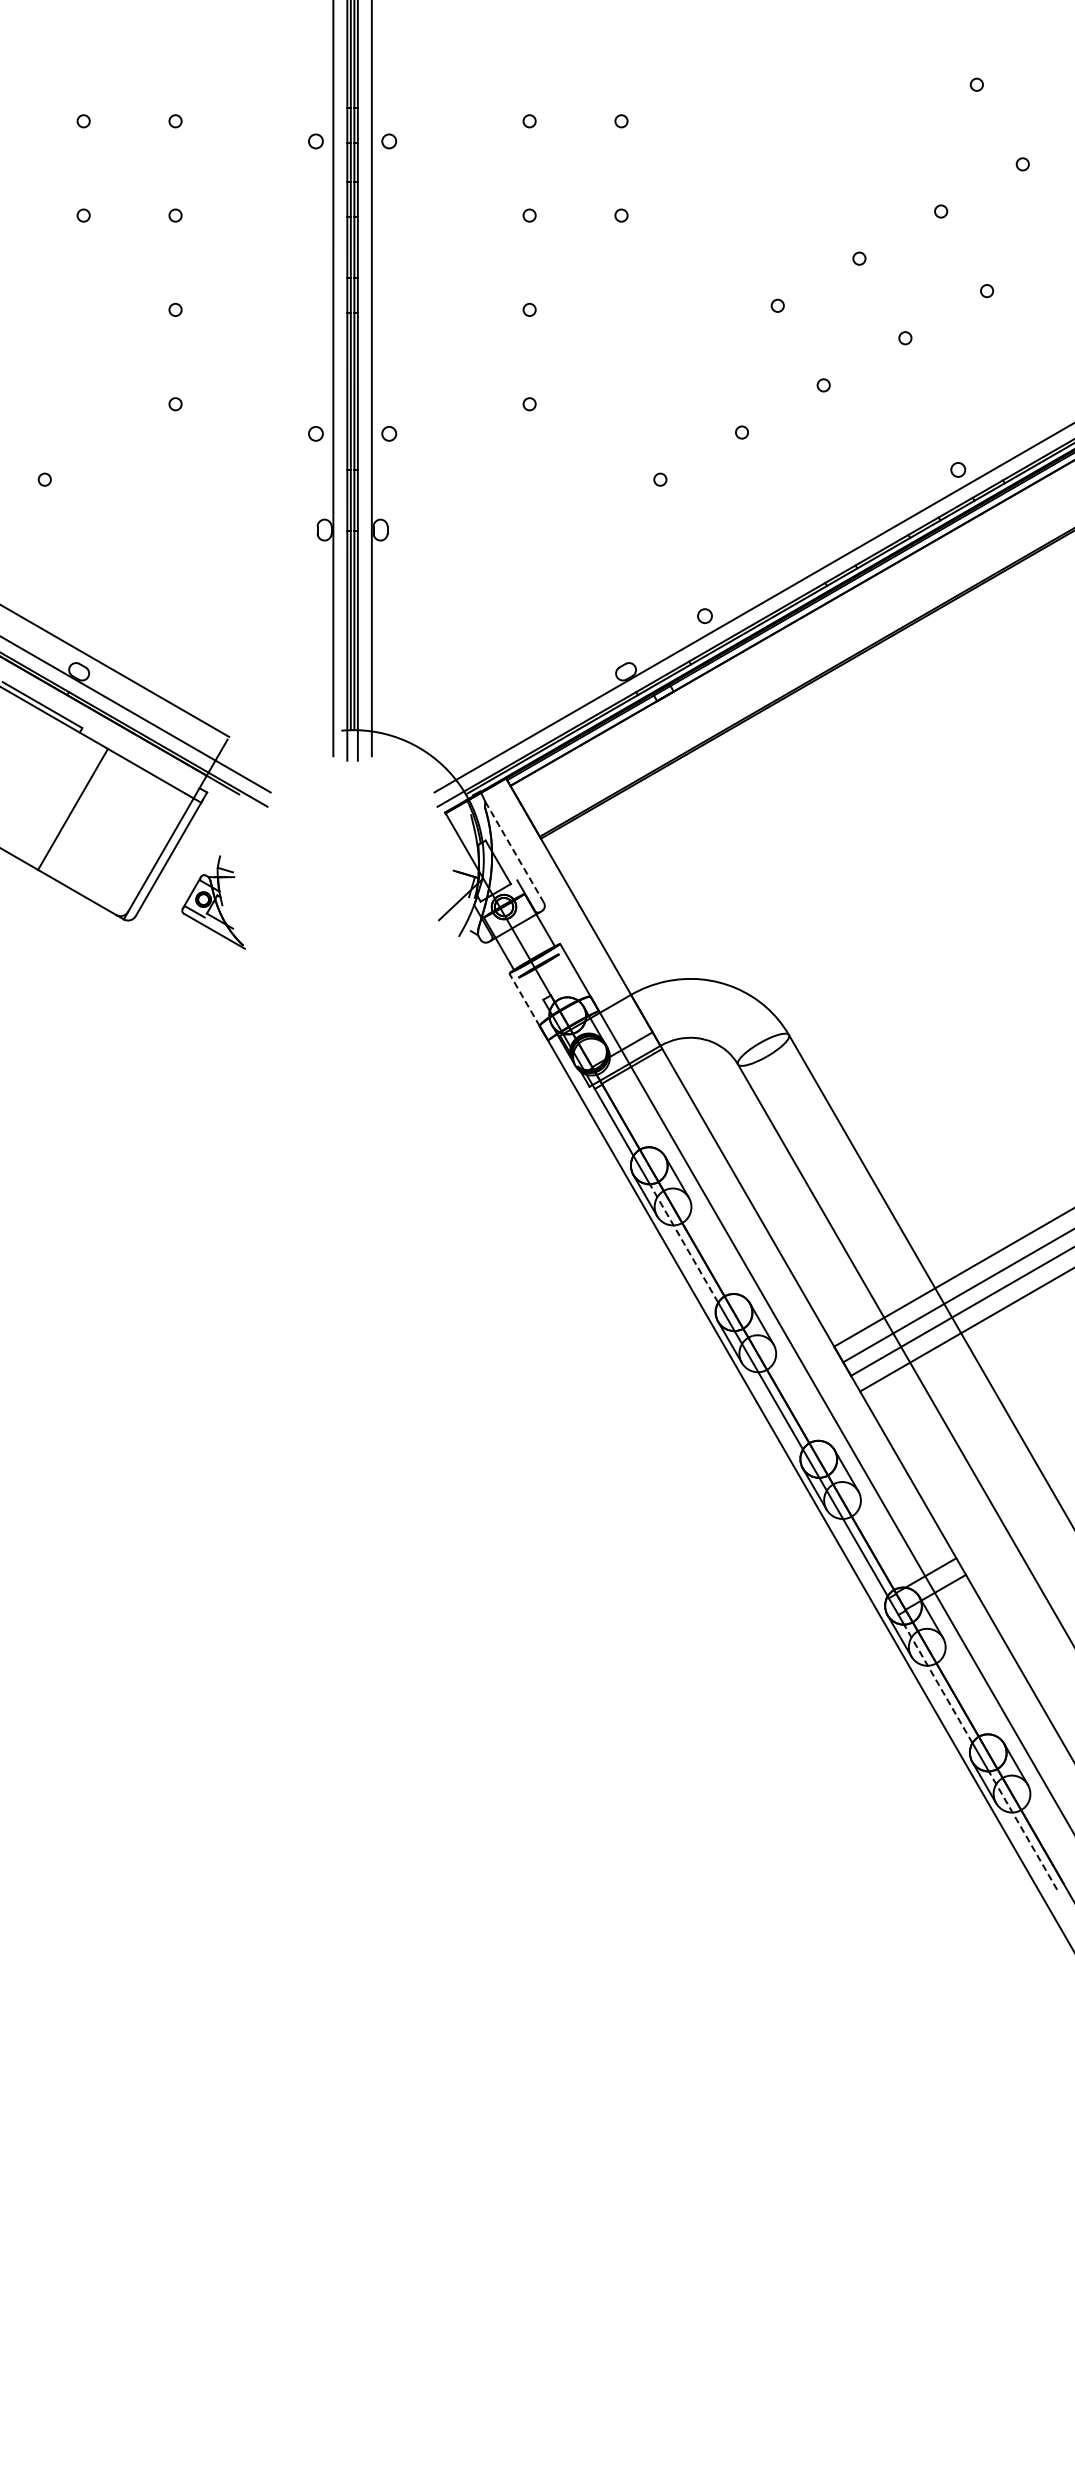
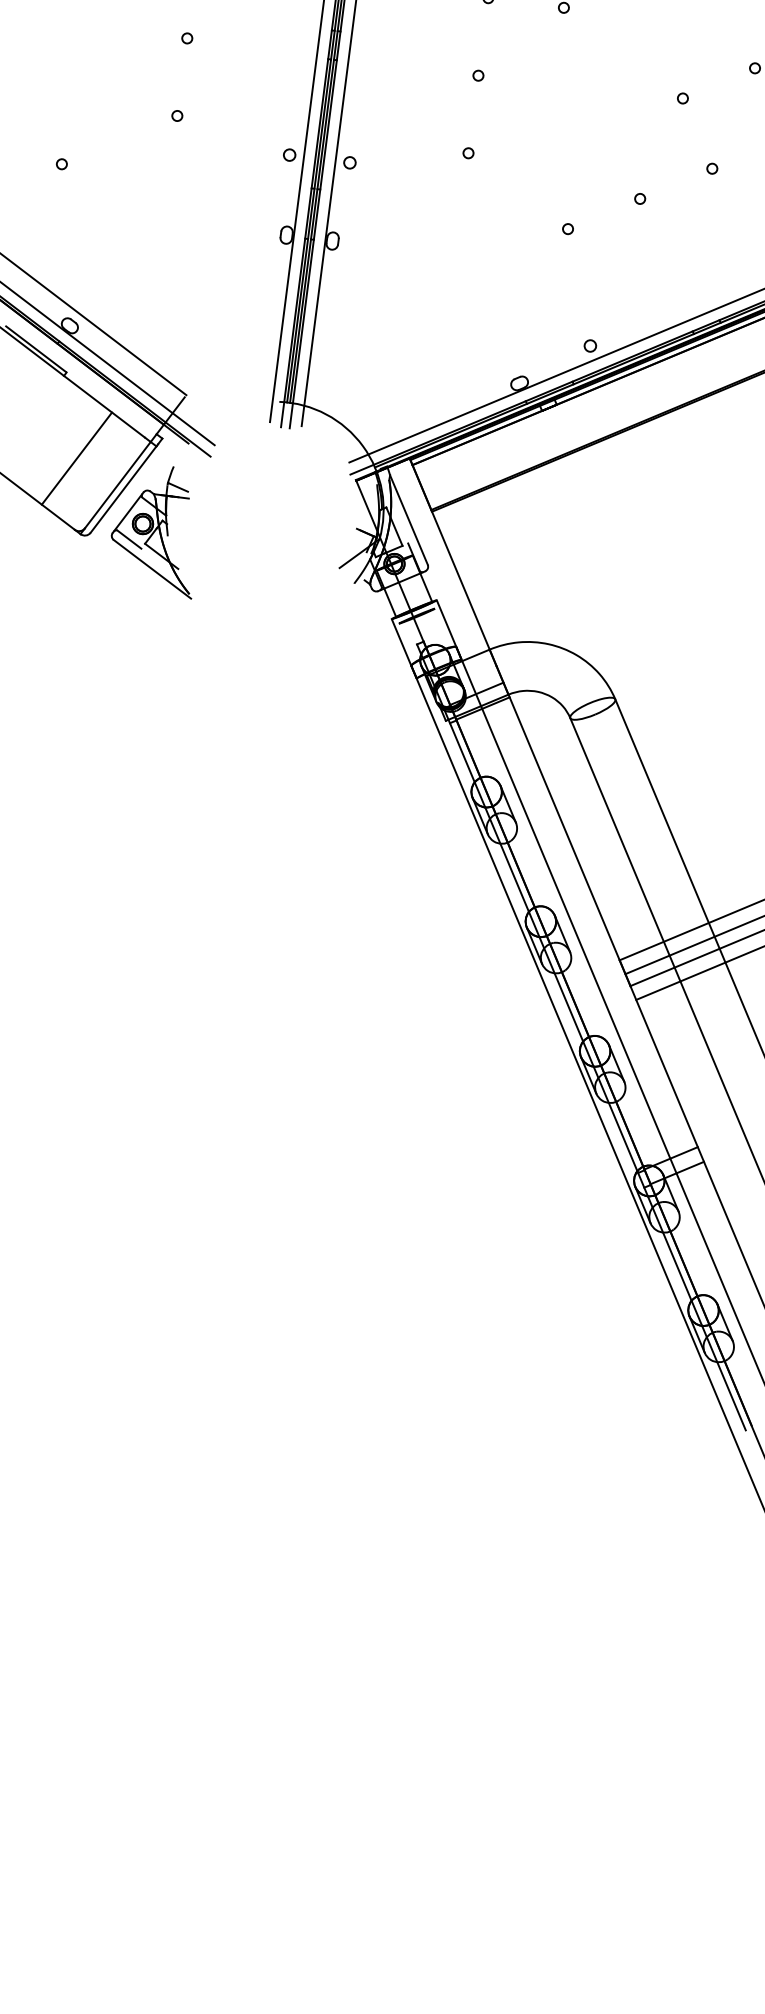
line: (72, 809) -> (76, 458), moved
line: (514, 852) -> (408, 520), dashed -> solid
part: (213, 902) -> (156, 529), size x1.67
line: (524, 999) -> (401, 642), dashed -> solid
line: (683, 1243) -> (506, 859), dashed -> solid
line: (938, 1683) -> (669, 1248), dashed -> solid
line: (1022, 1830) -> (723, 1377), dashed -> solid

